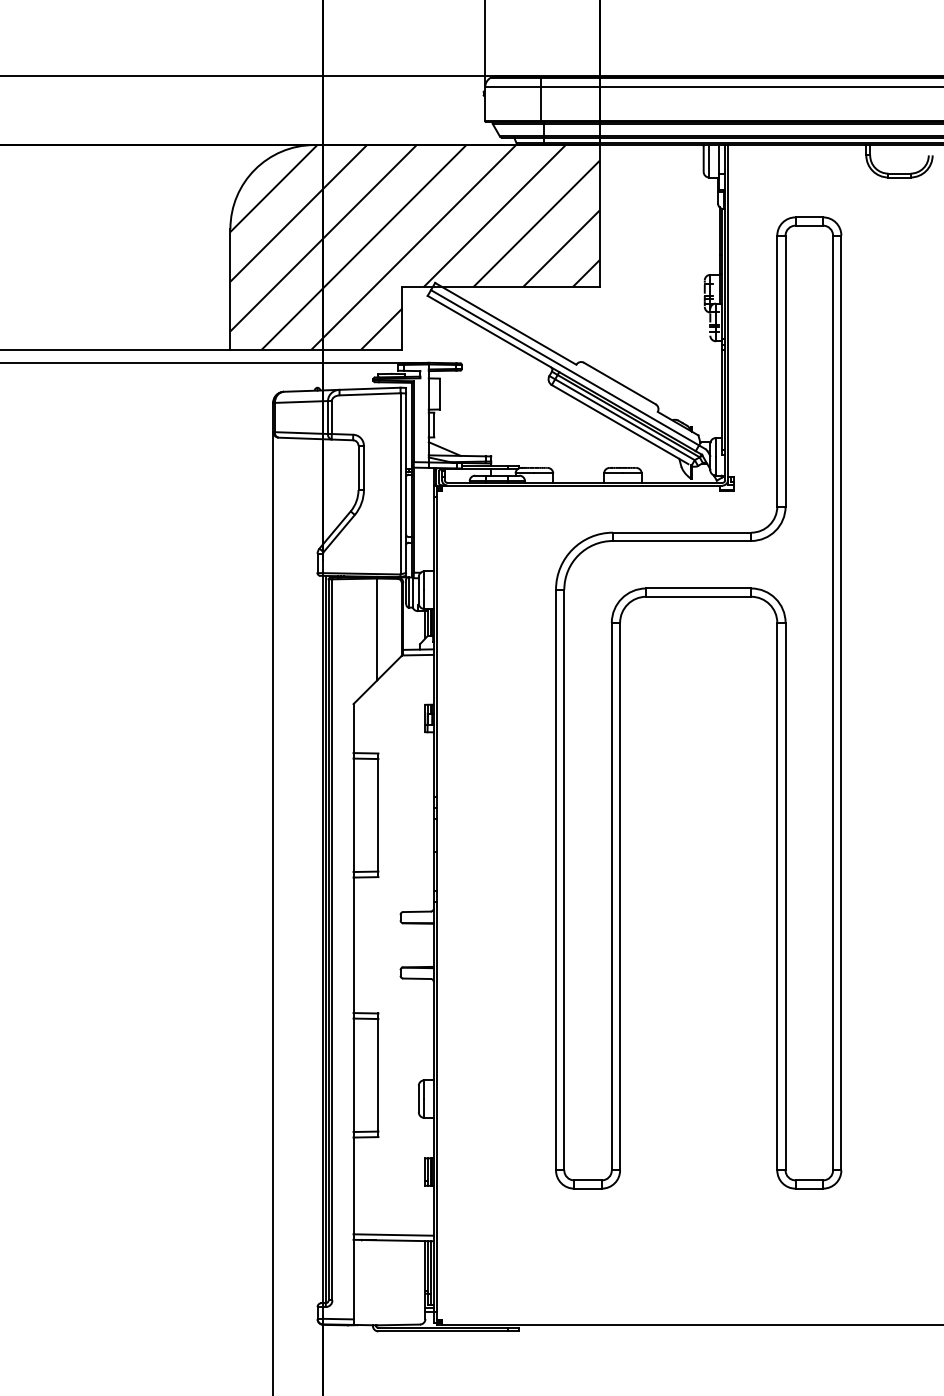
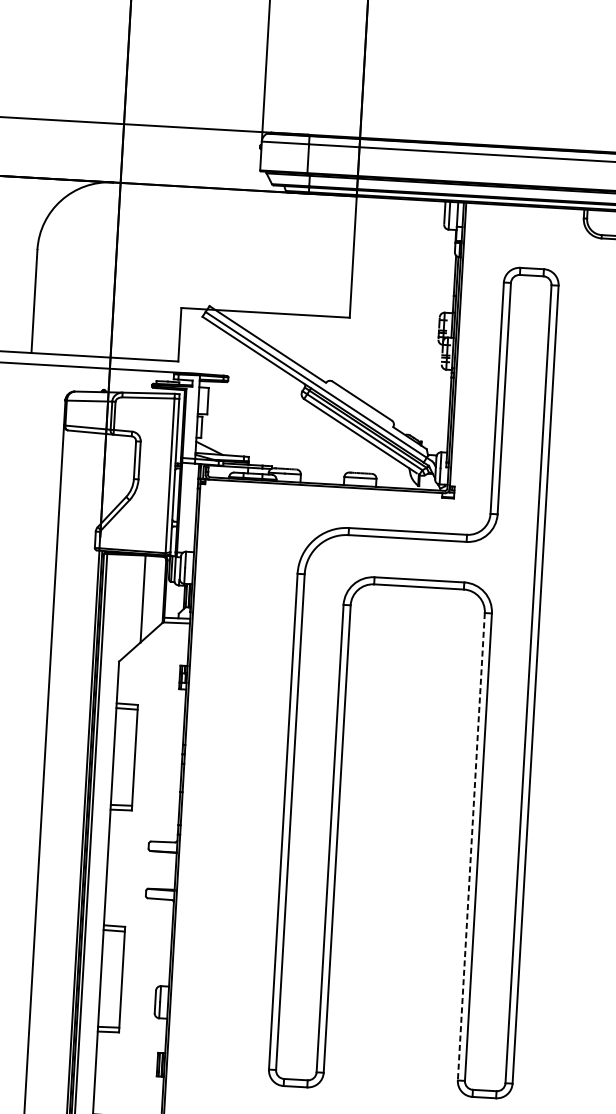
hatch: (414, 247) -> (193, 274), removed
line: (777, 896) -> (471, 846), solid -> dashed

